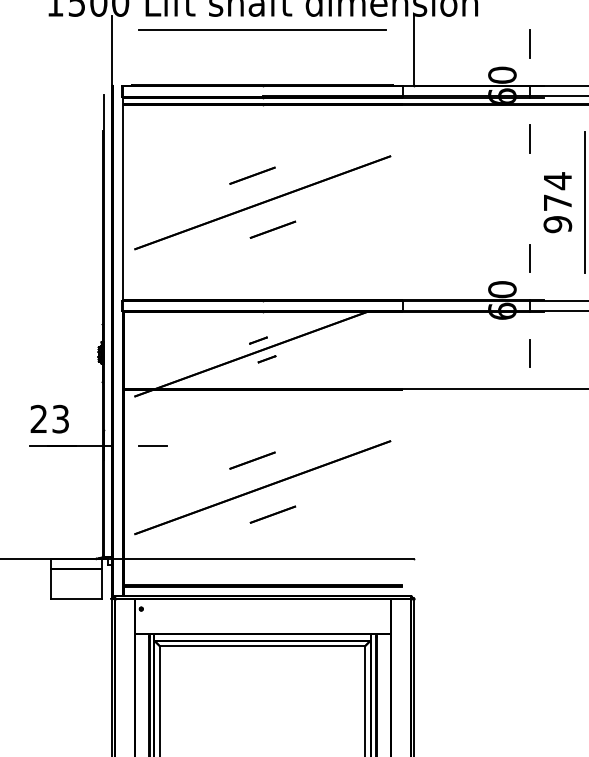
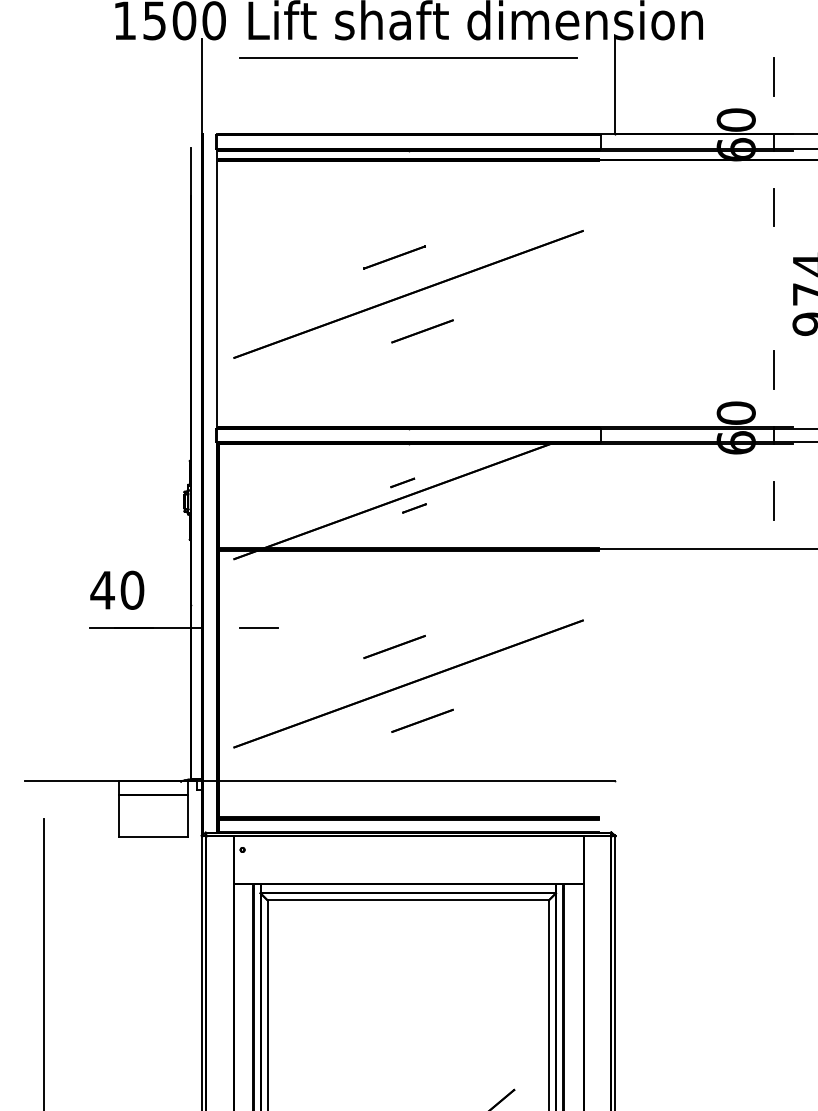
text: (49, 418) -> (117, 589), 23 -> 40

